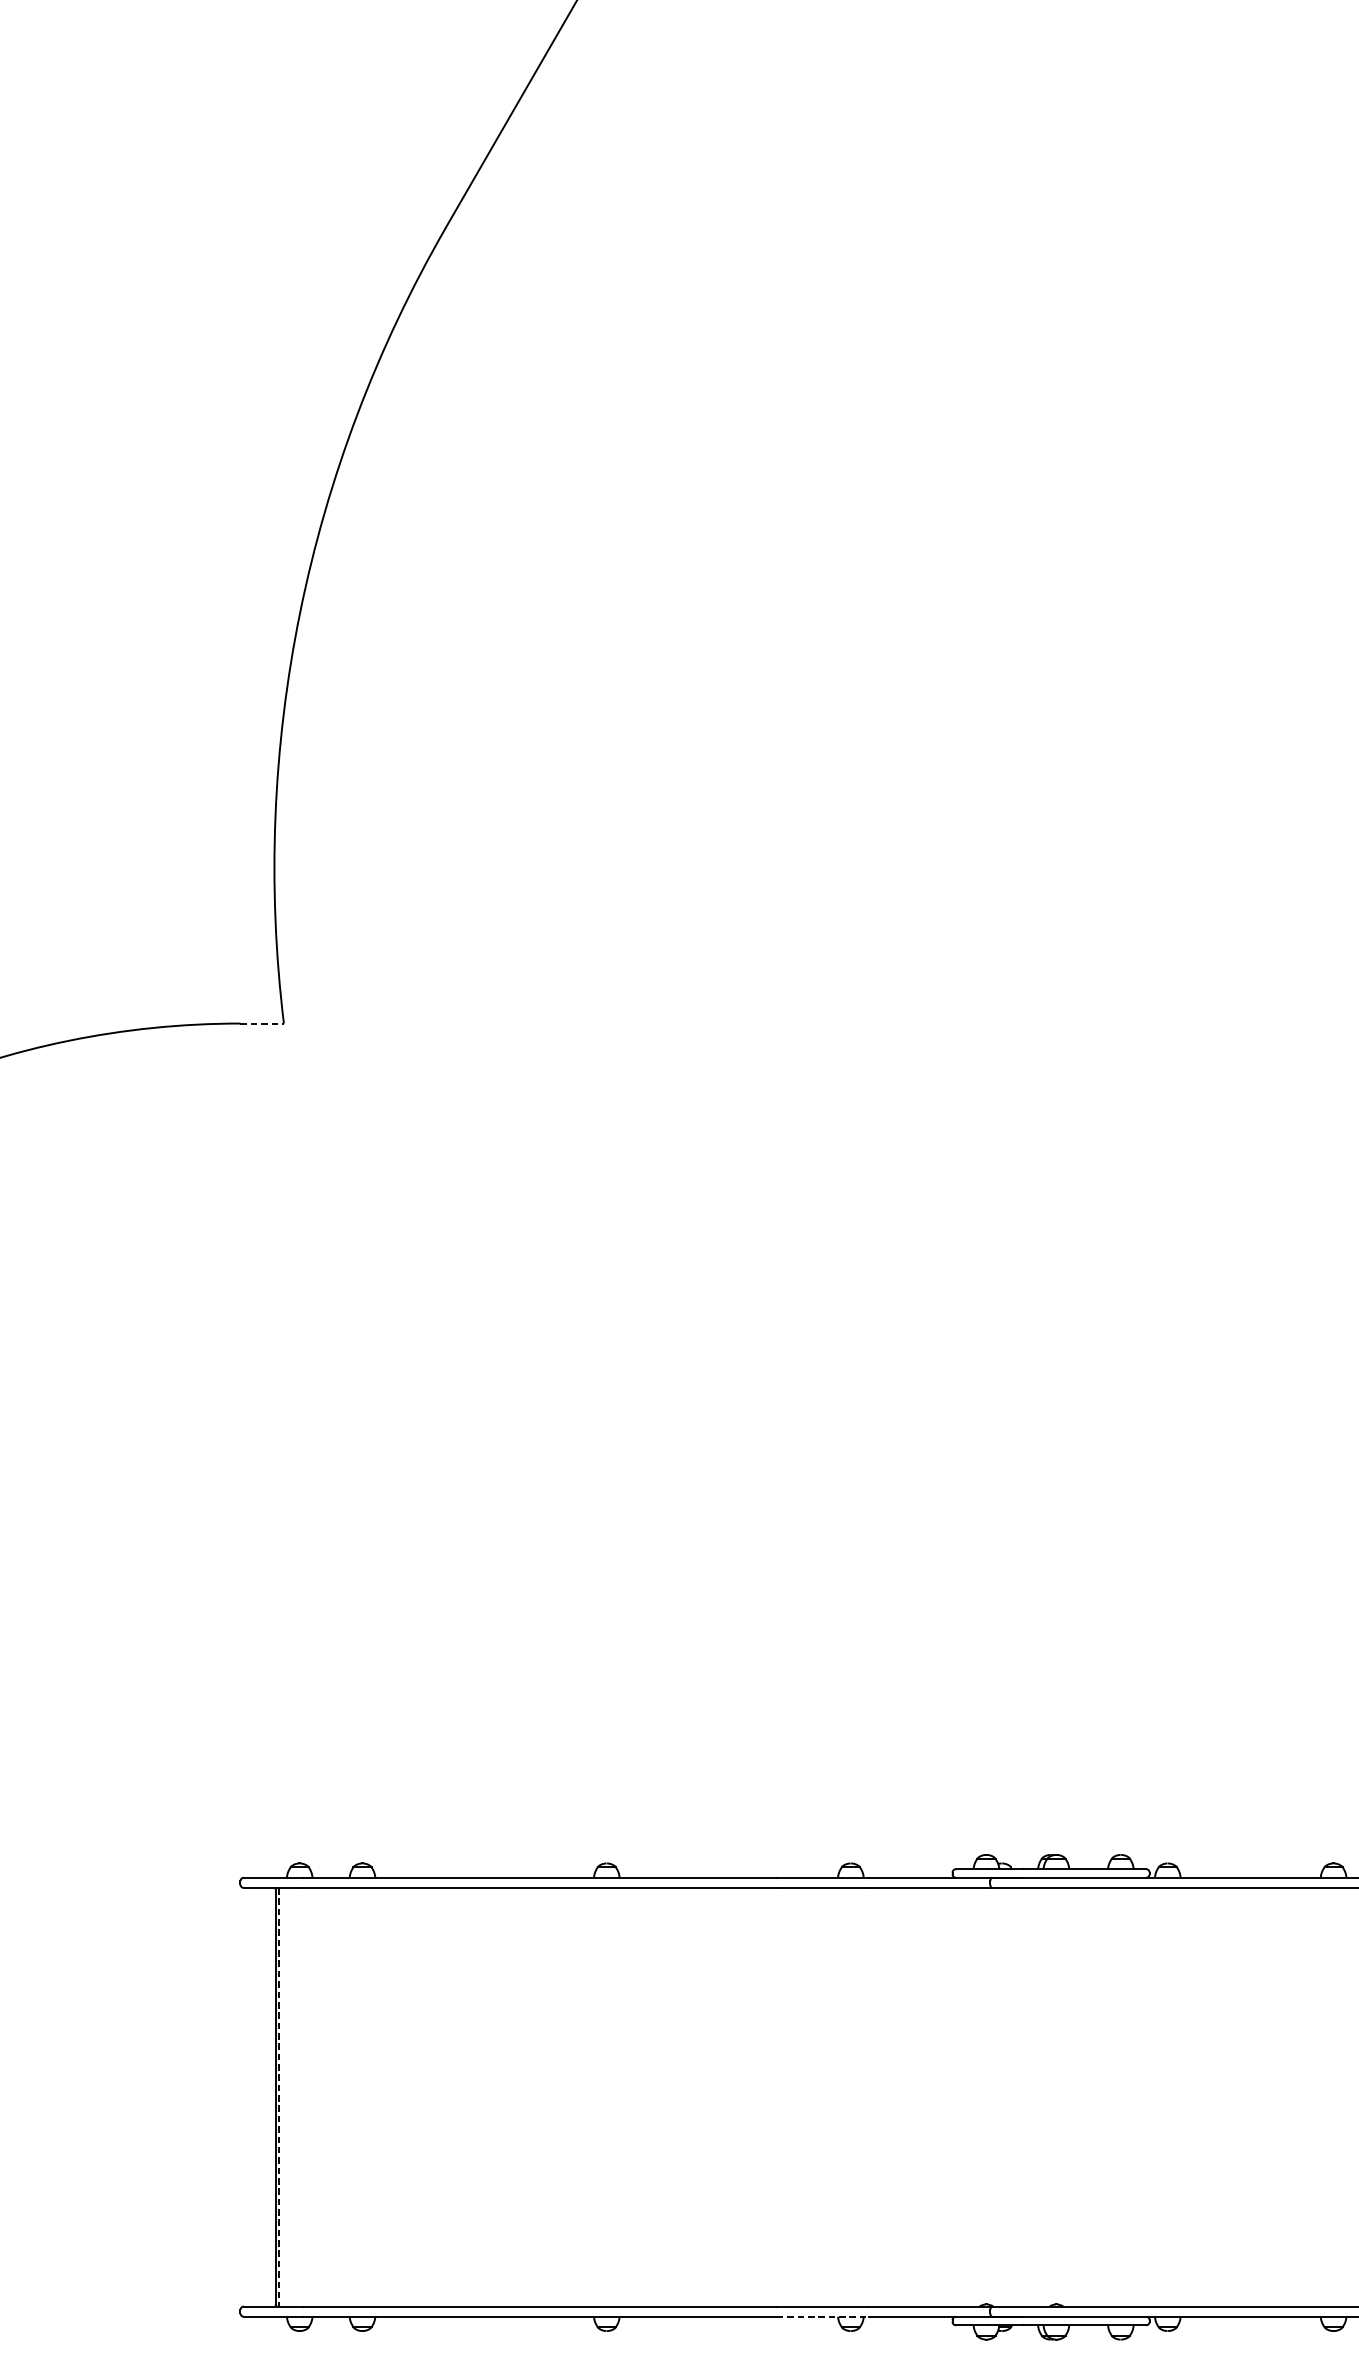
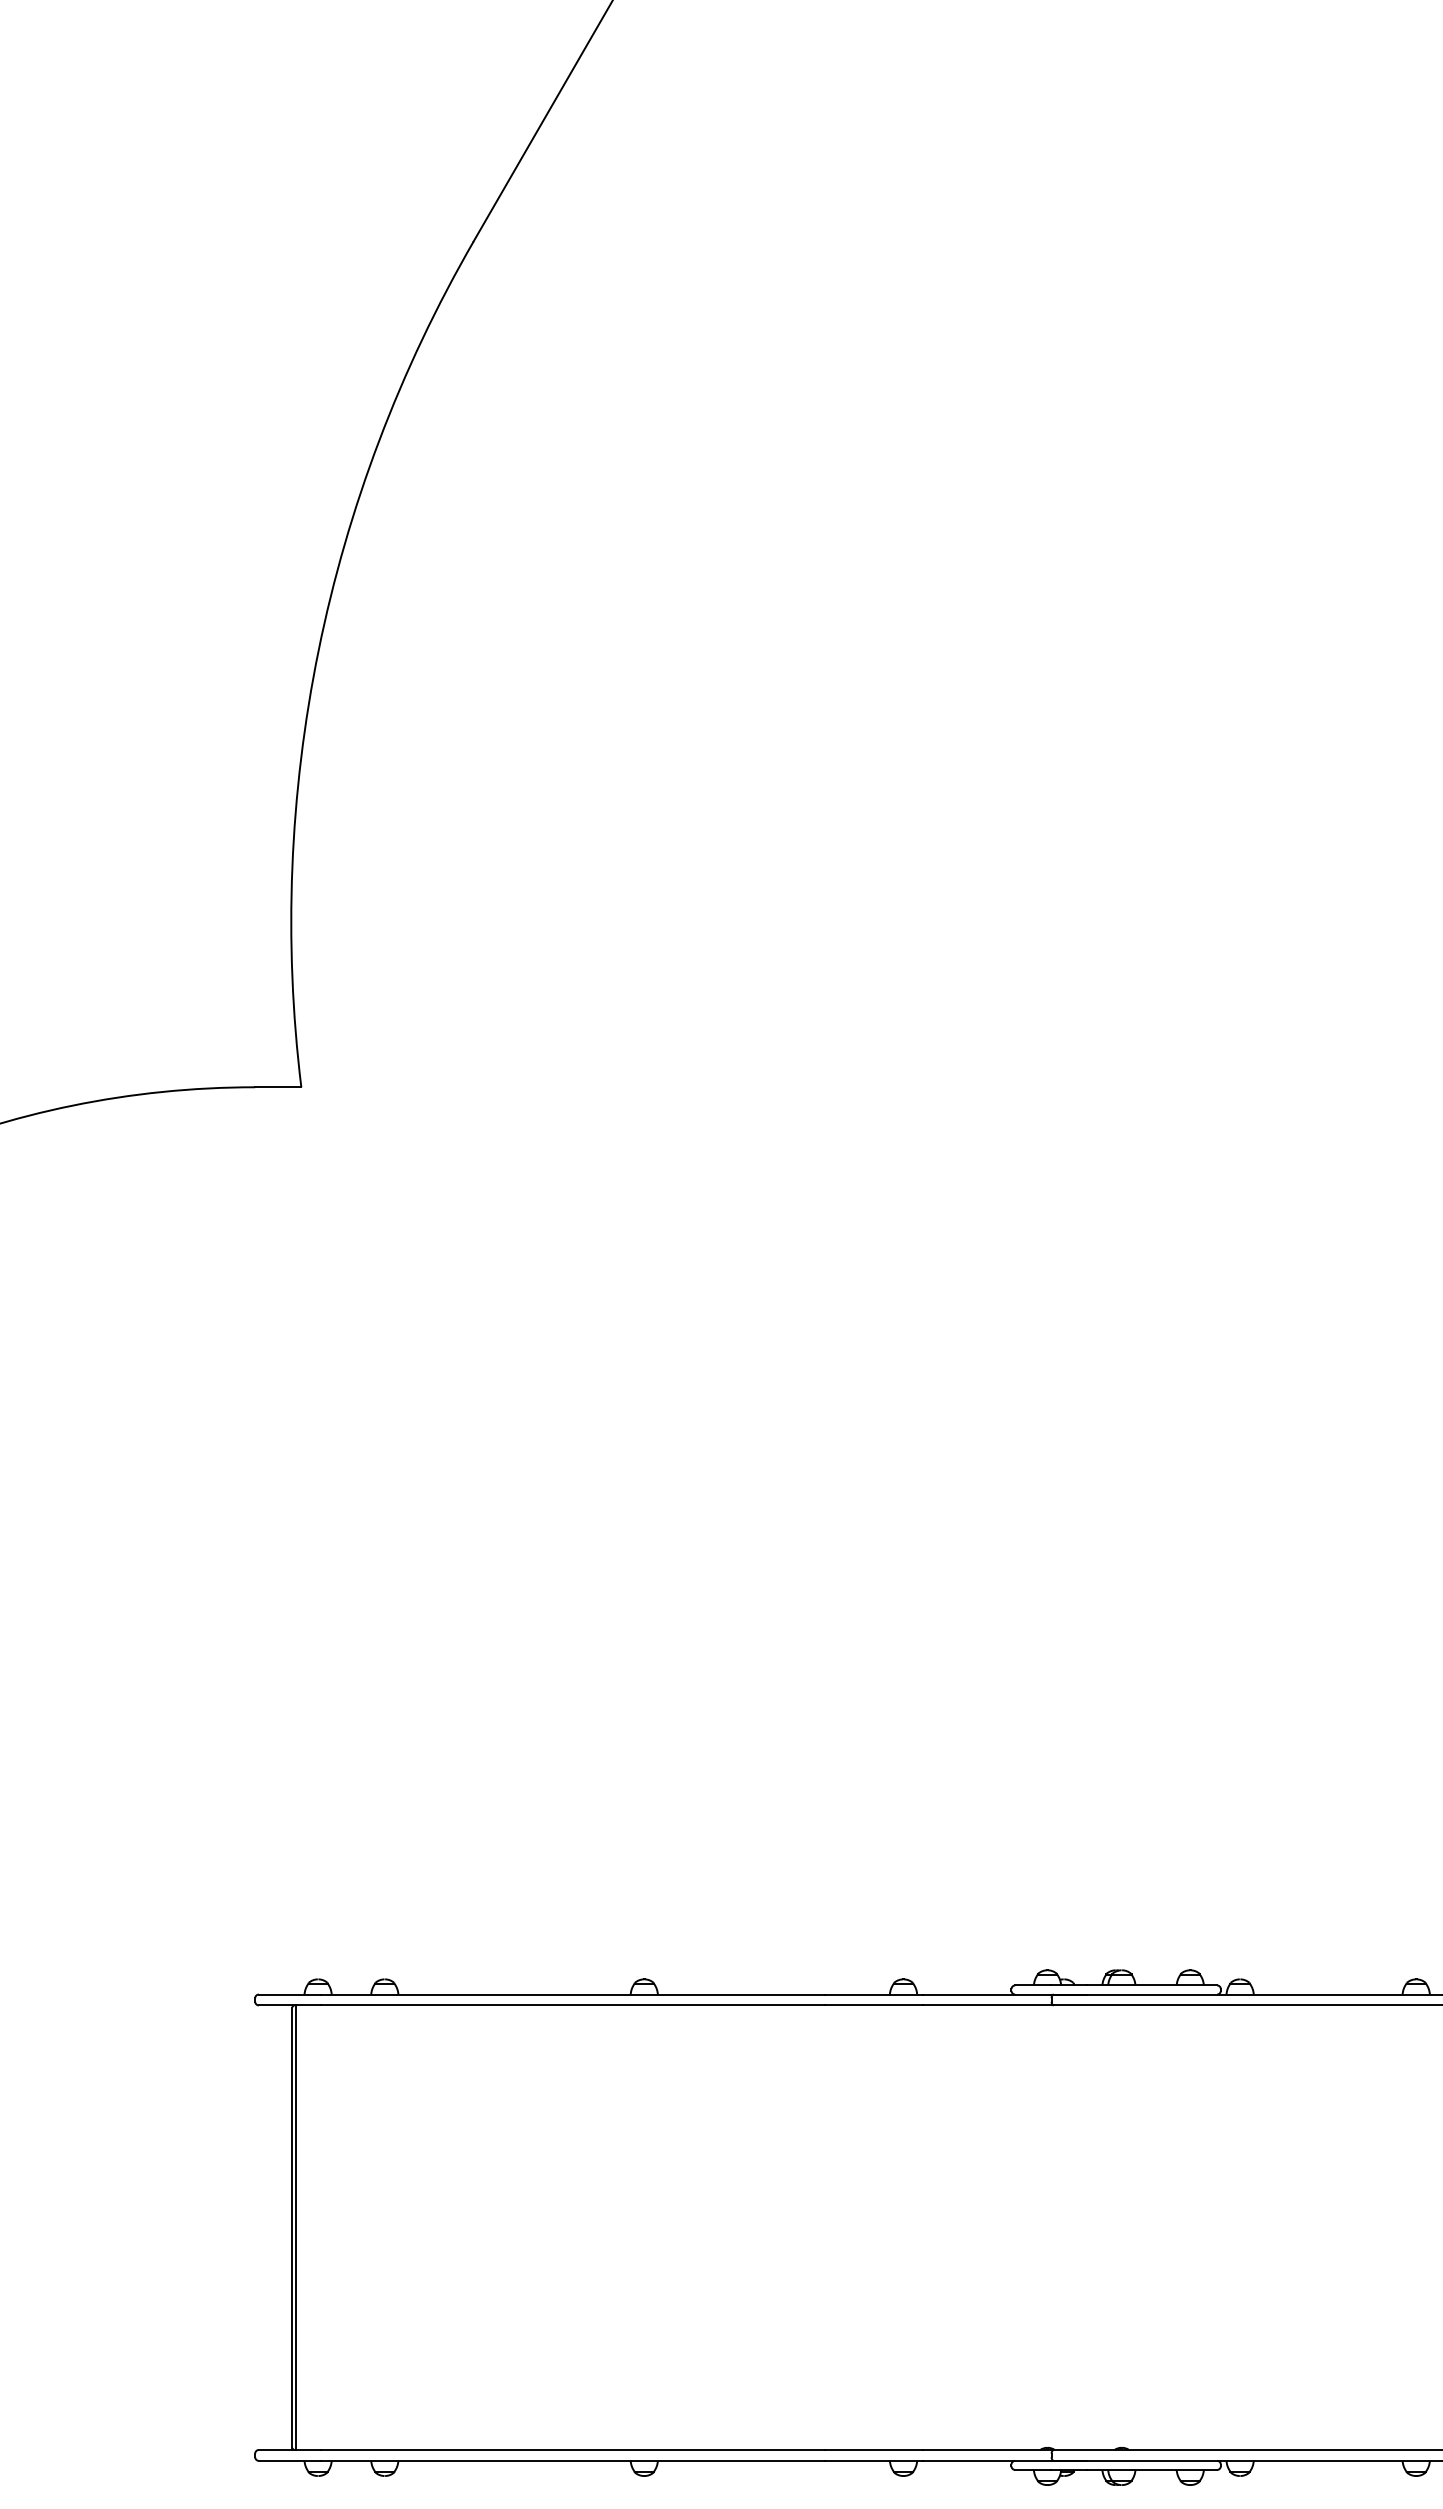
line: (262, 1023) -> (278, 1087), dashed -> solid
line: (279, 2098) -> (296, 2228), dashed -> solid
line: (823, 2316) -> (874, 2460), dashed -> solid

